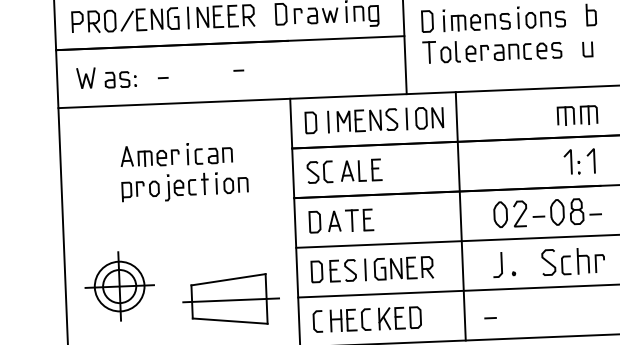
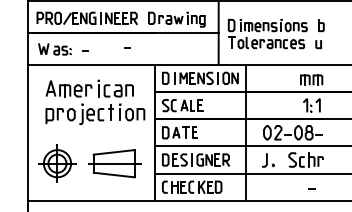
part: (184, 172) -> (95, 102), size x1.43
part: (229, 300) -> (114, 163), moved
line: (490, 317) -> (311, 188), moved

